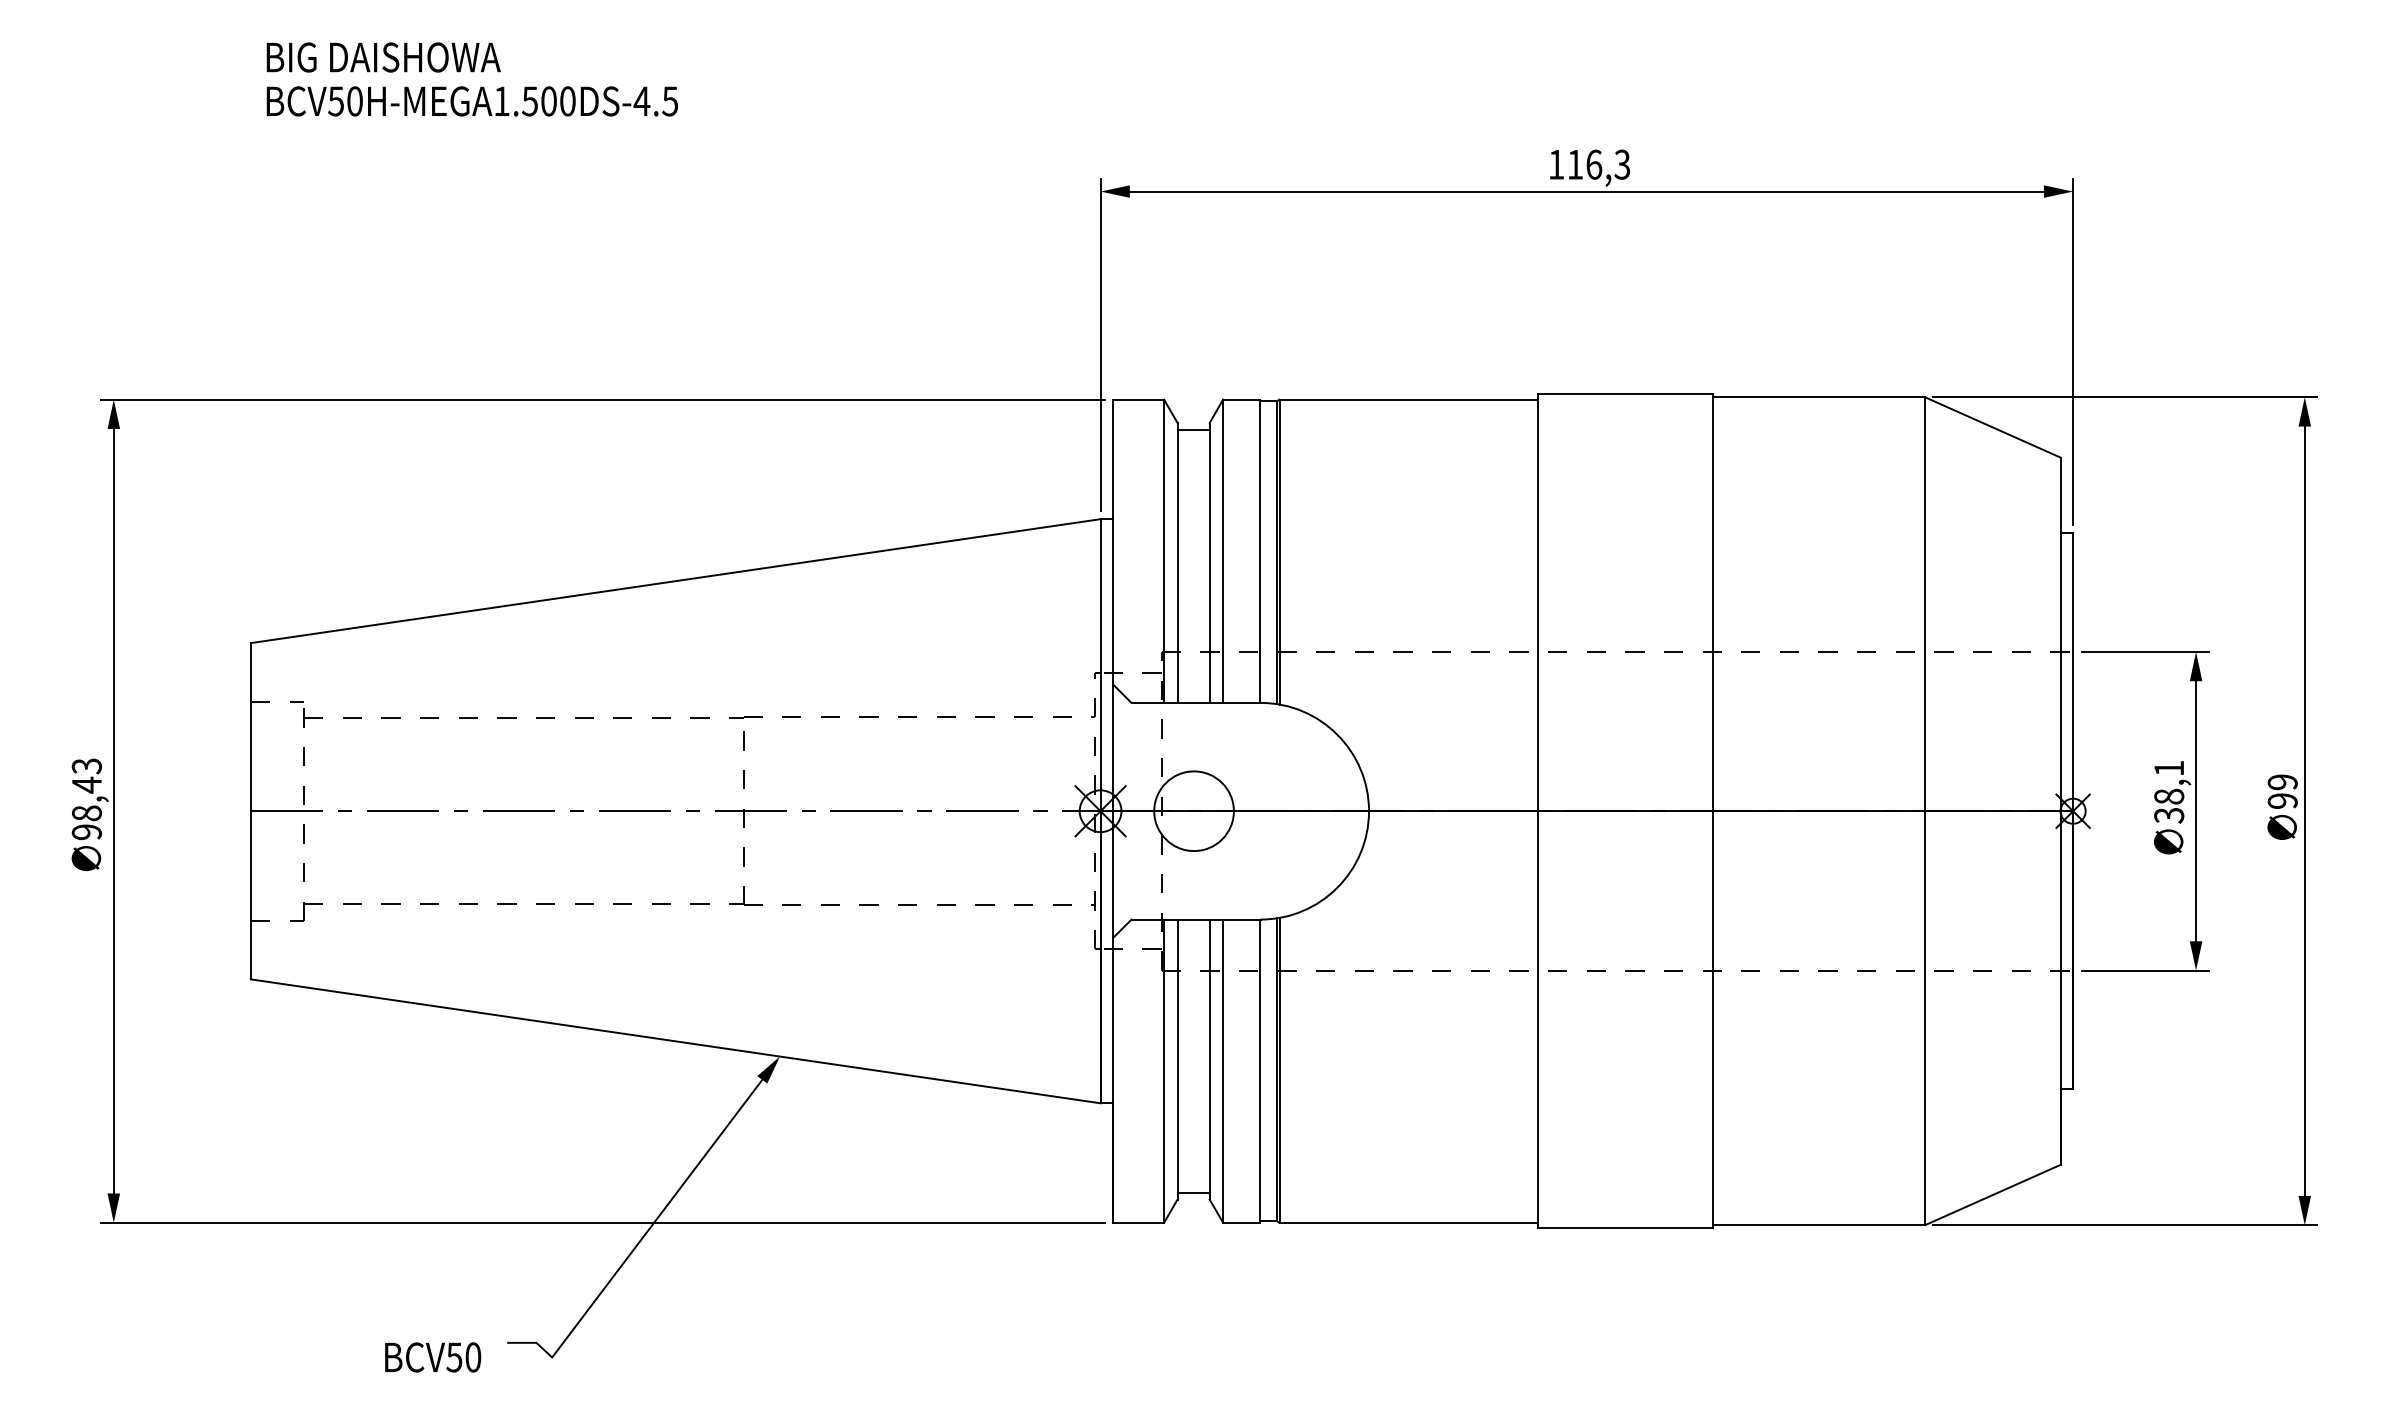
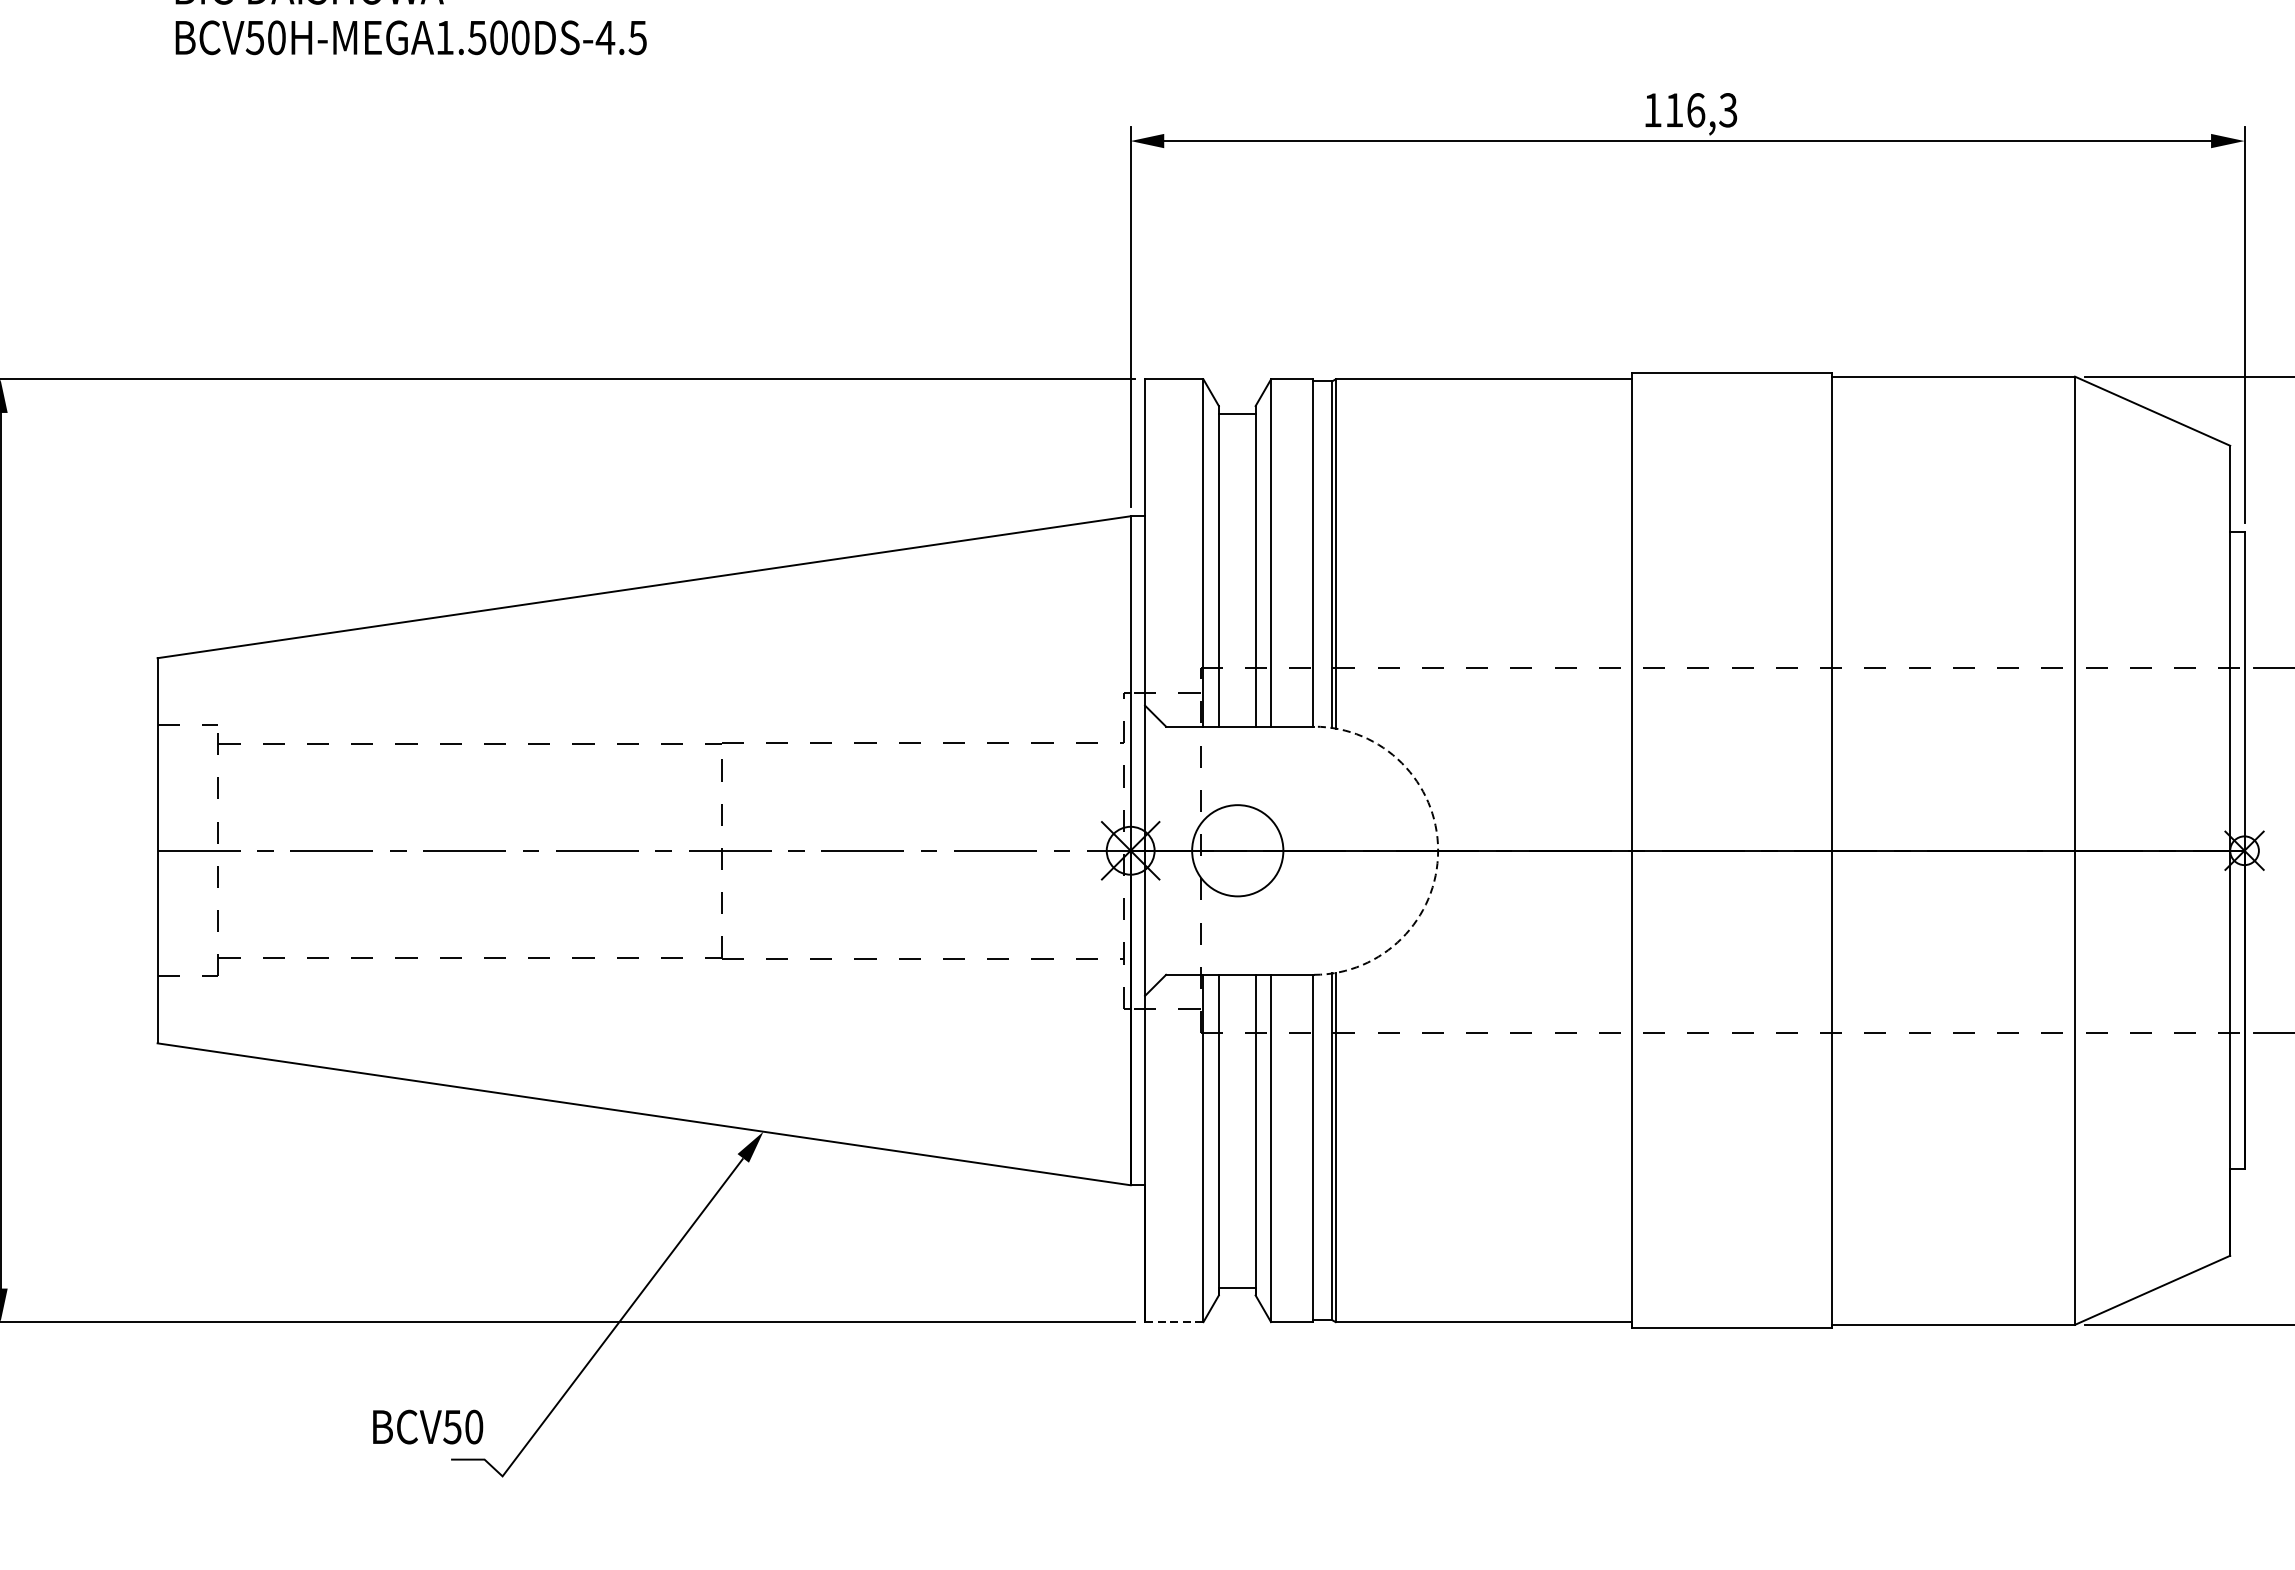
arc: (1369, 811) -> (1438, 851), solid -> dashed
line: (1138, 1222) -> (1174, 1321), solid -> dashed
text: (433, 1357) -> (428, 1427), moved

